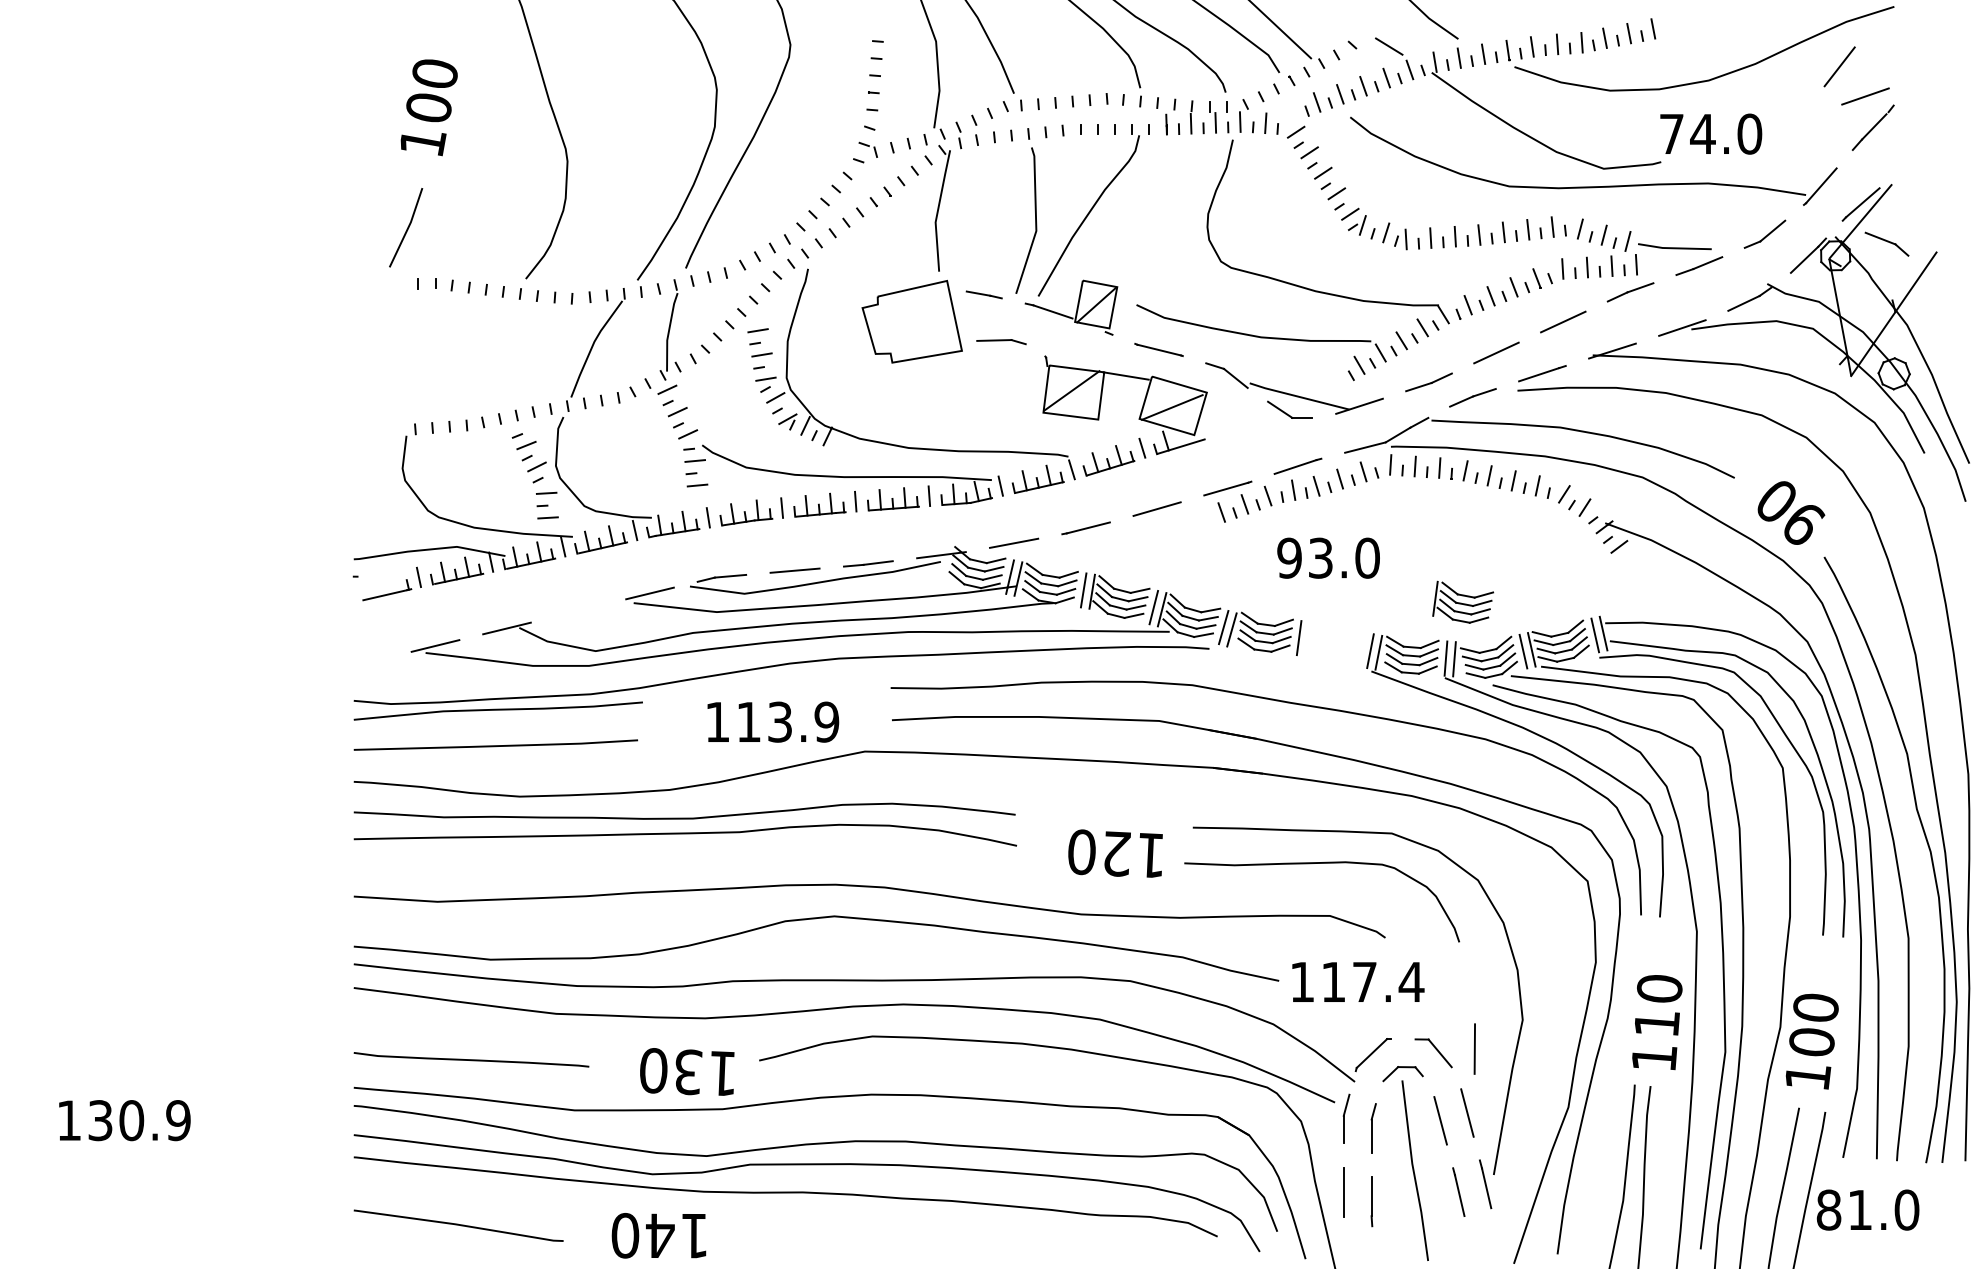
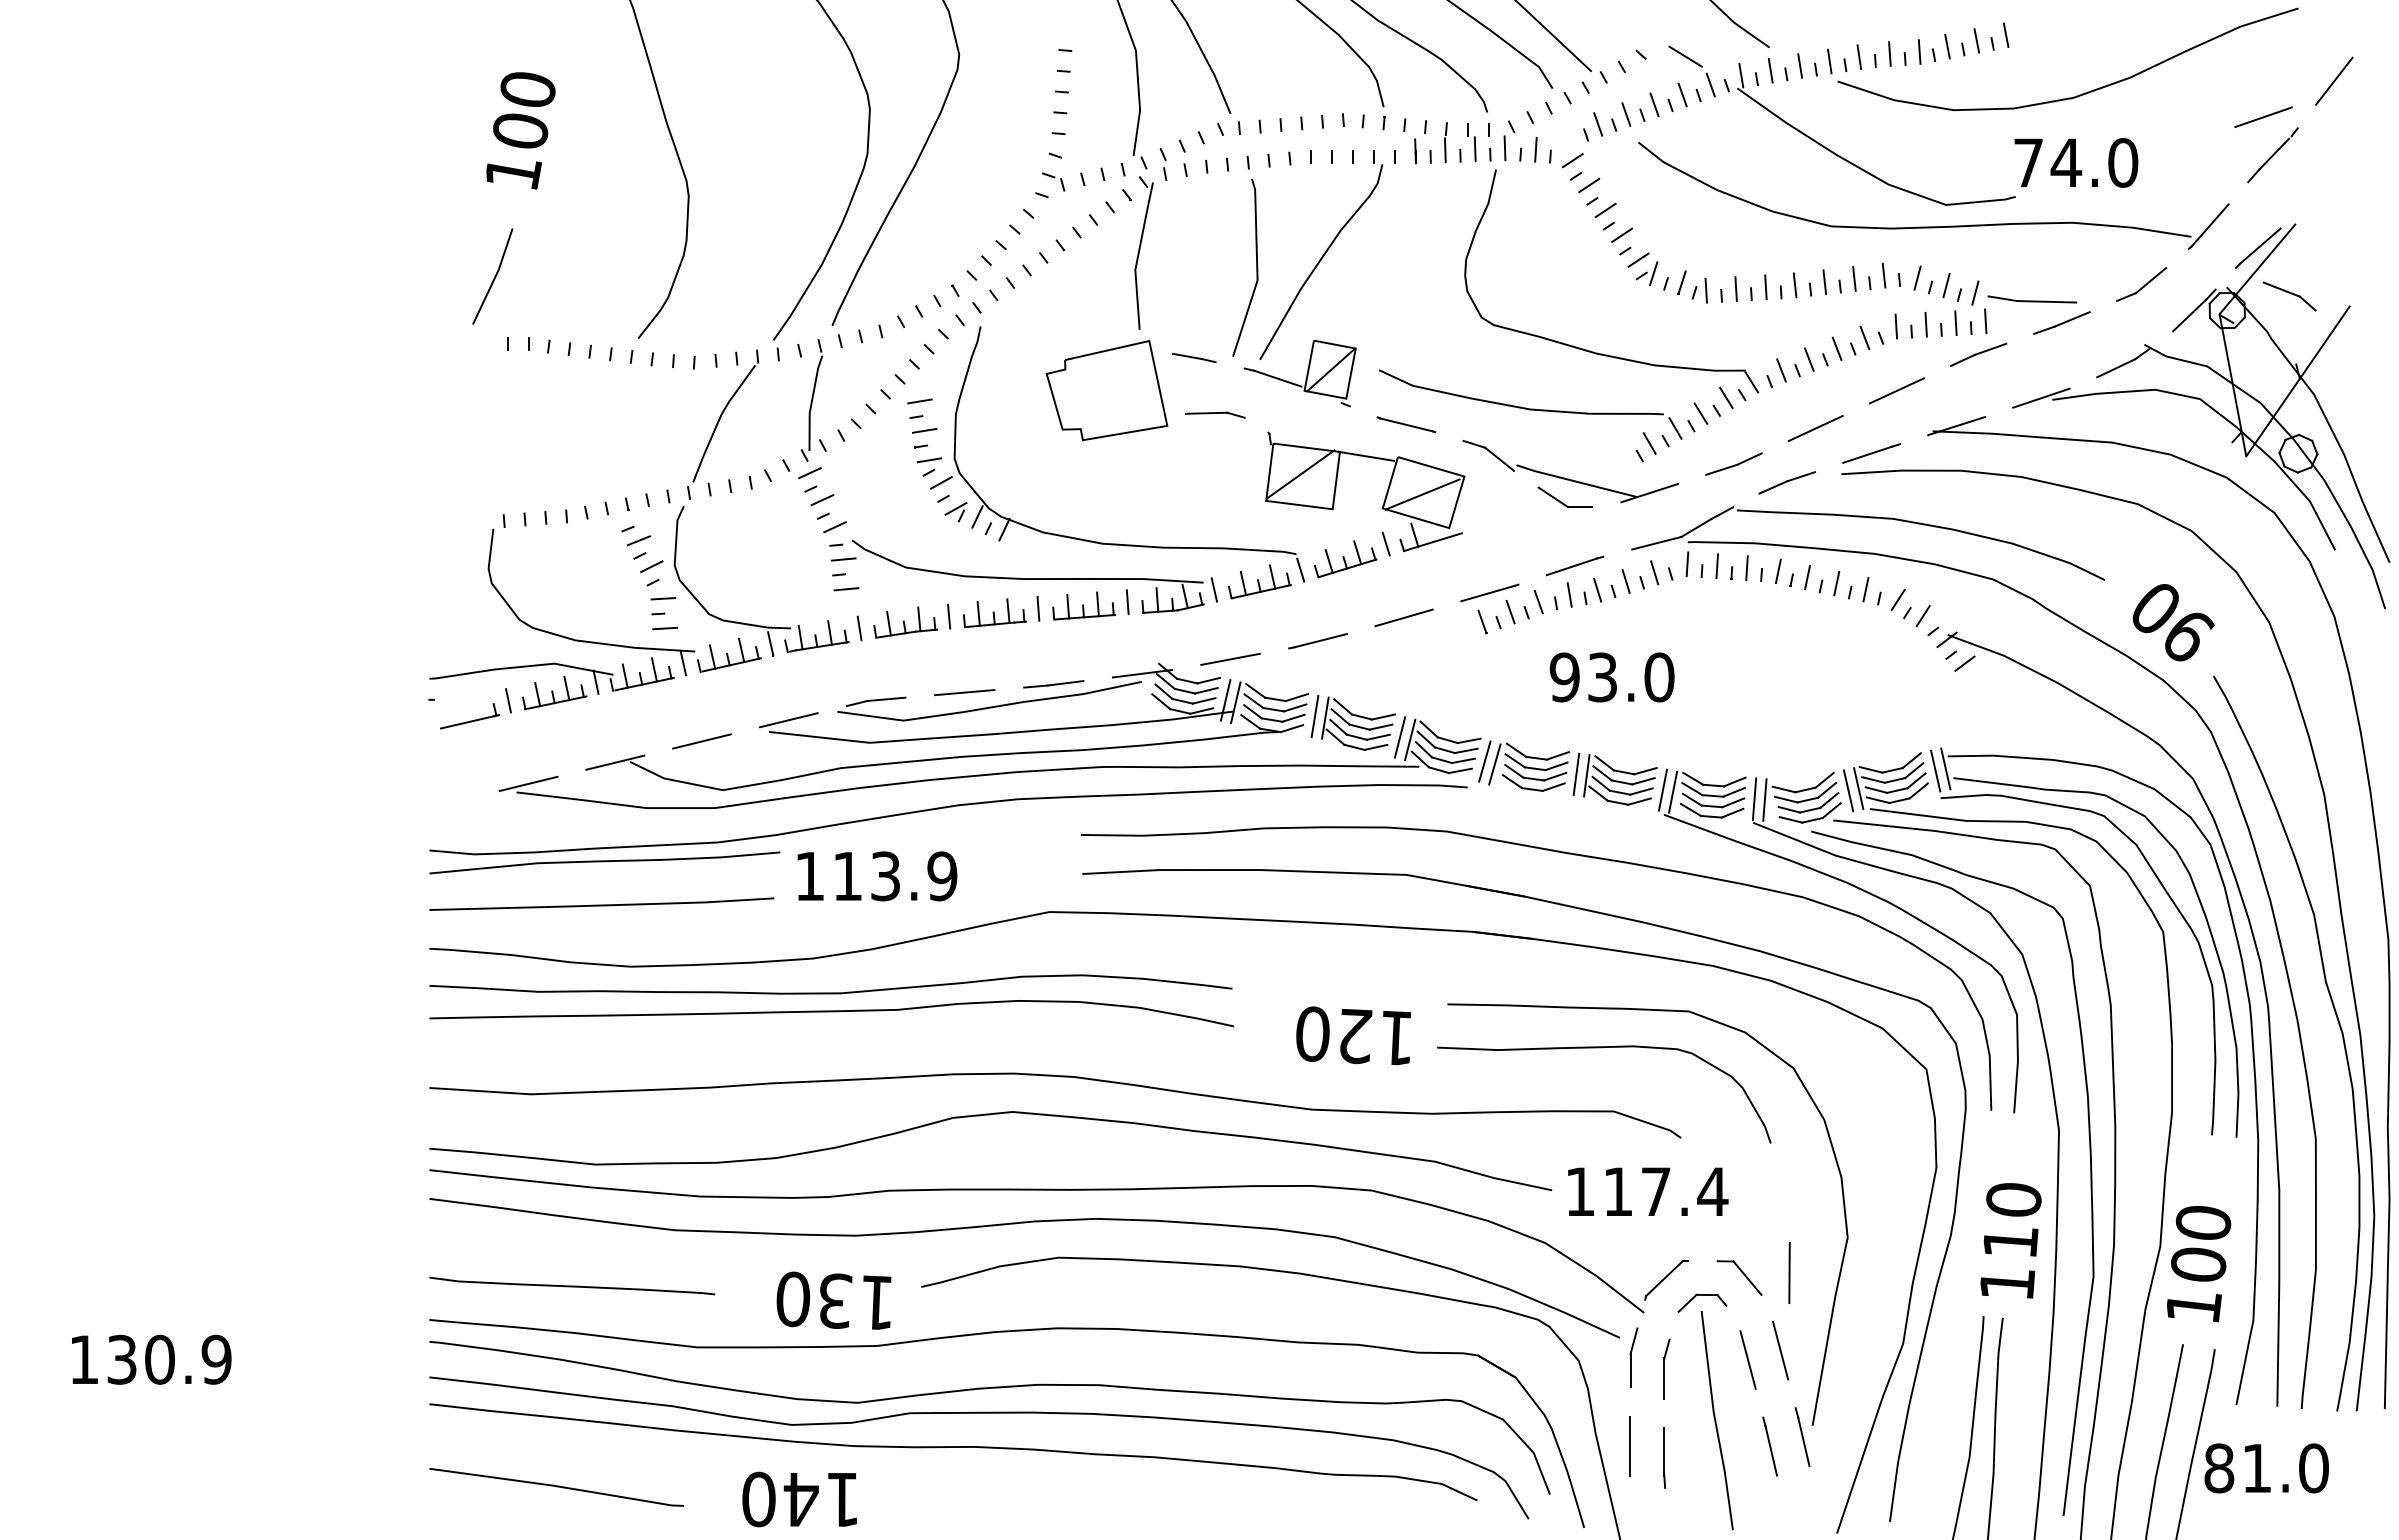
line: (1839, 66) -> (2334, 80), moved
part: (1463, 601) -> (1620, 779), moved
line: (578, 611) -> (701, 741), added
text: (773, 722) -> (877, 876), moved

